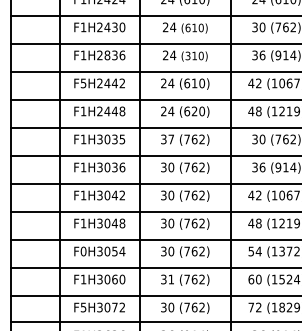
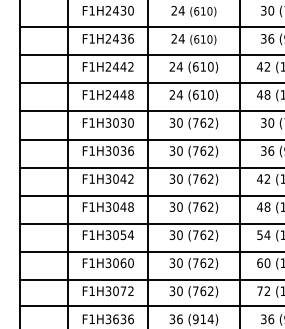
text: (107, 55) -> (116, 38), F1H2836 -> F1H2436
text: (187, 55) -> (196, 38), (310) -> (610)
text: (83, 83) -> (92, 66), F5H2442 -> F1H2442
text: (194, 111) -> (203, 94), (620) -> (610)
text: (122, 139) -> (131, 123), F1H3035 -> F1H3030
text: (171, 139) -> (180, 123), 37 -> 30
text: (83, 251) -> (92, 235), F0H3054 -> F1H3054
text: (171, 279) -> (180, 263), 31 -> 30
text: (83, 307) -> (92, 291), F5H3072 -> F1H3072

